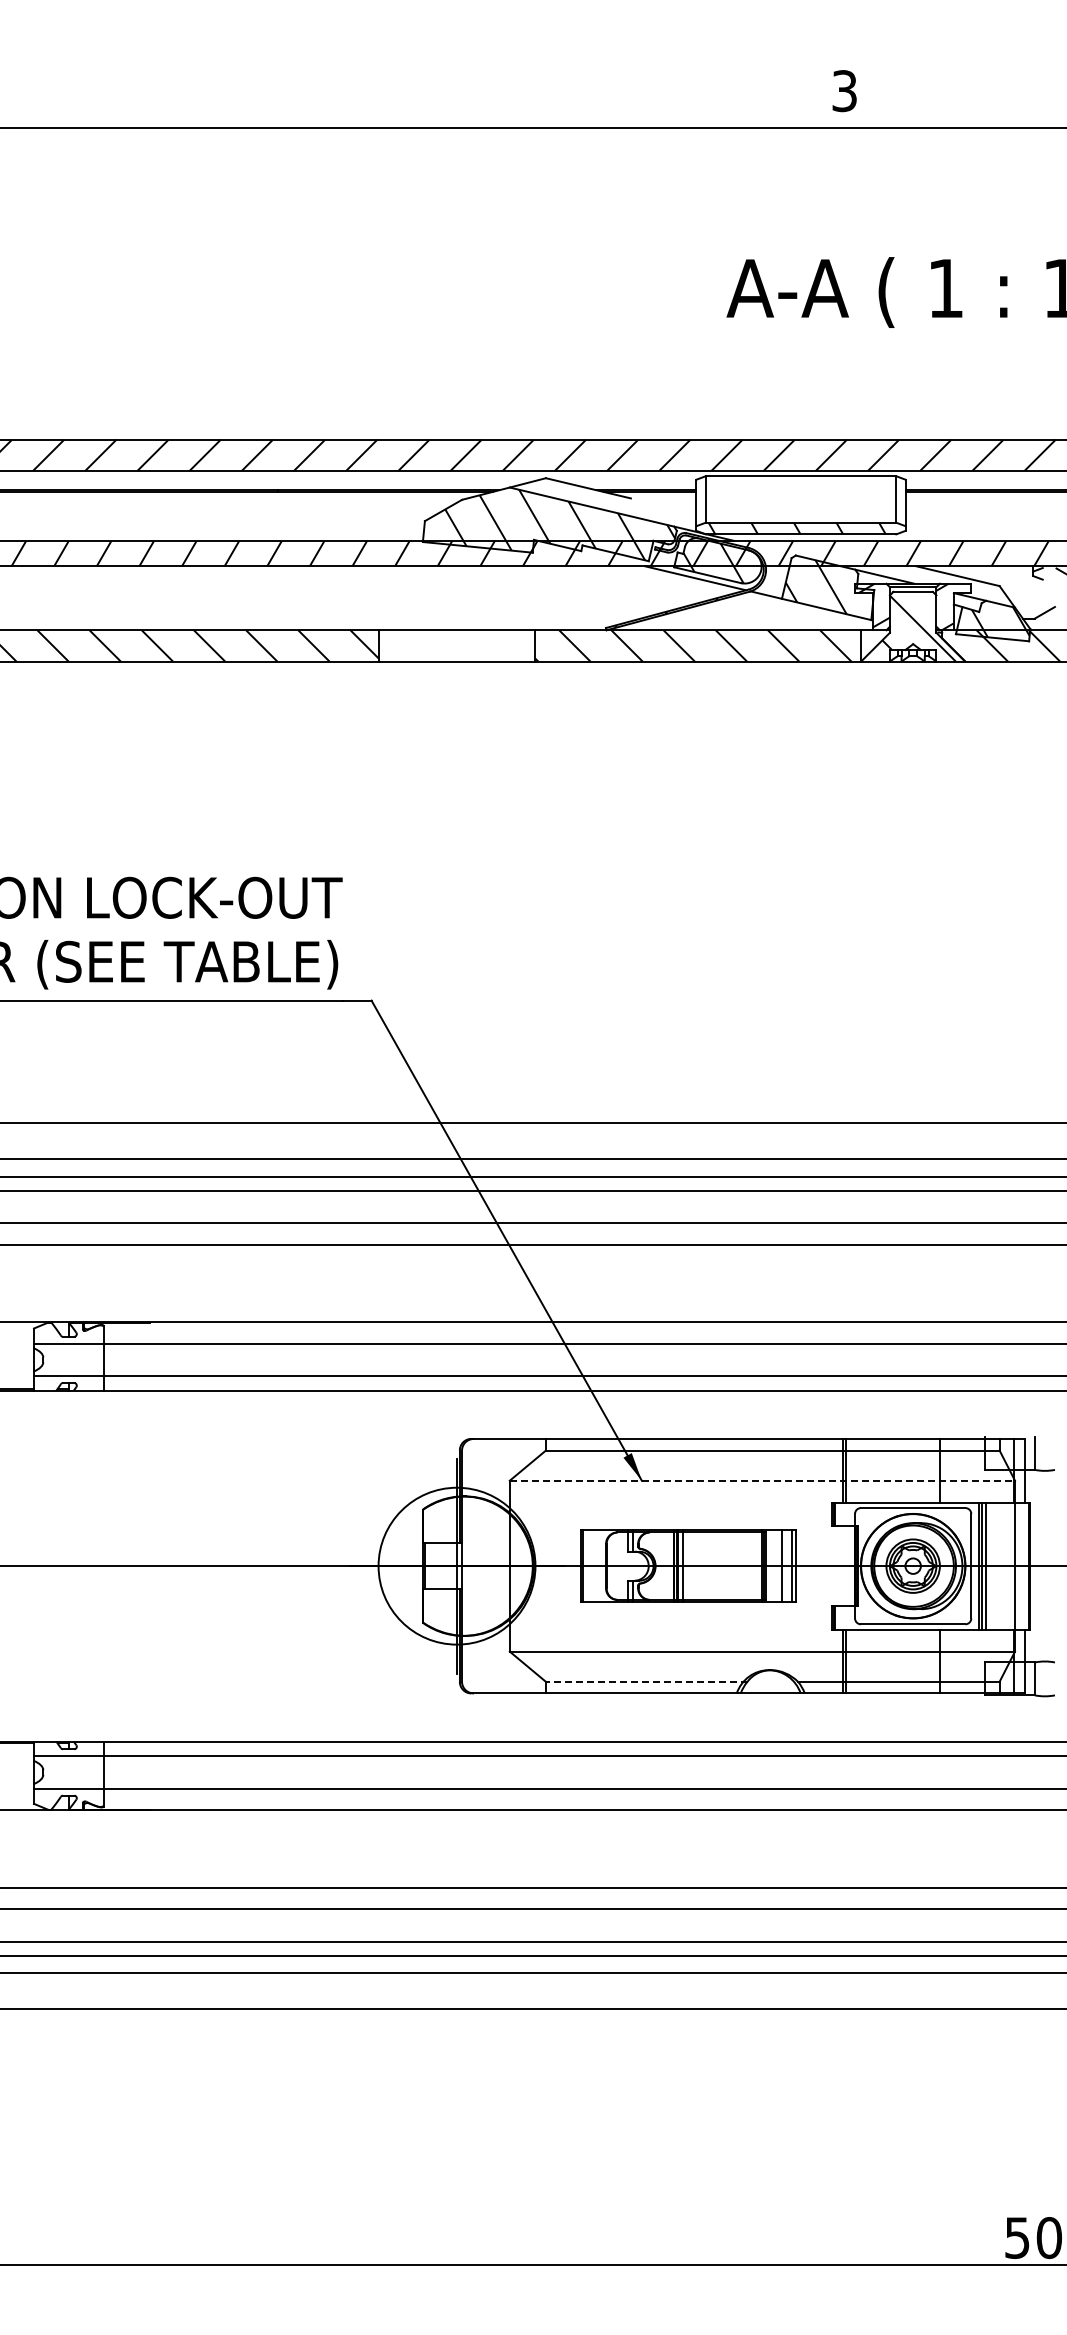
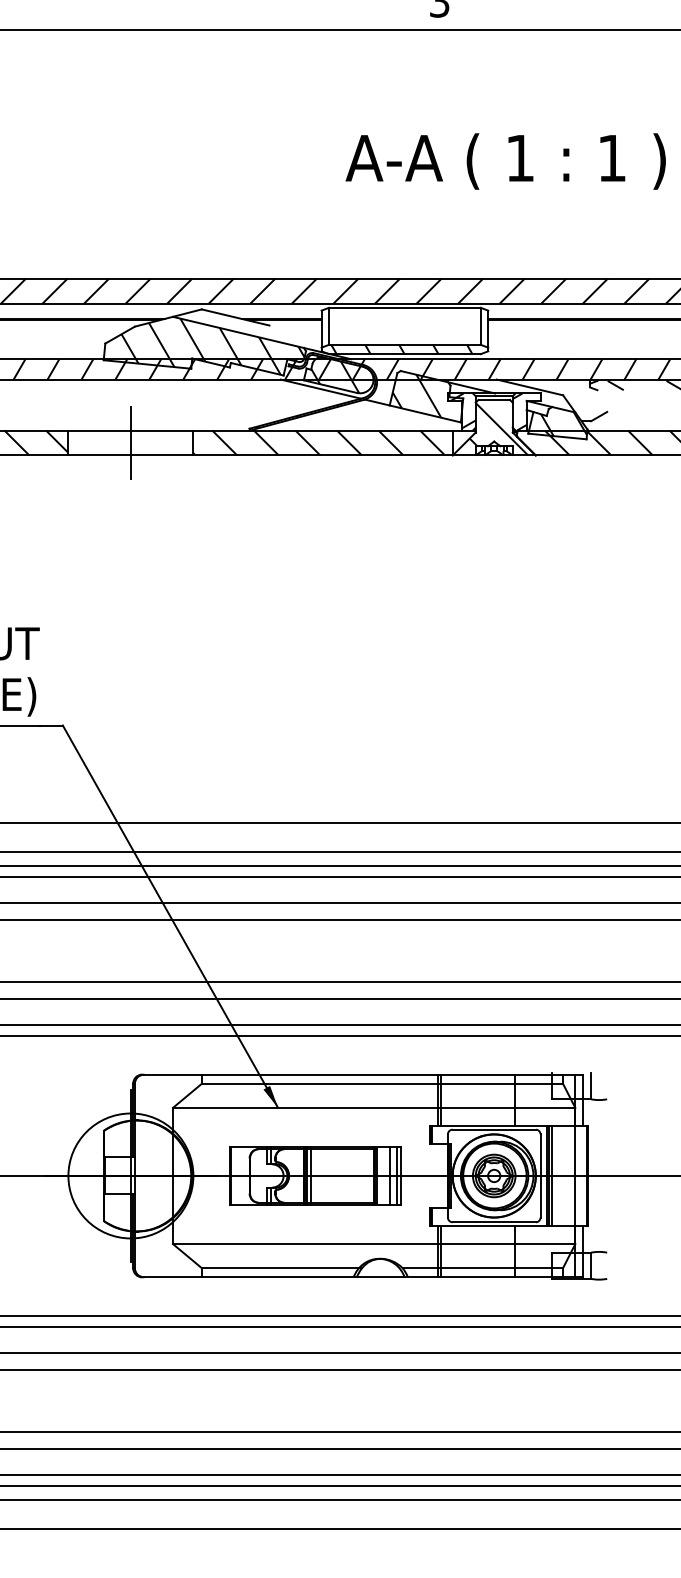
line: (457, 645) -> (131, 442), added
line: (762, 1480) -> (374, 1107), dashed -> solid
line: (646, 1681) -> (281, 1267), dashed -> solid

